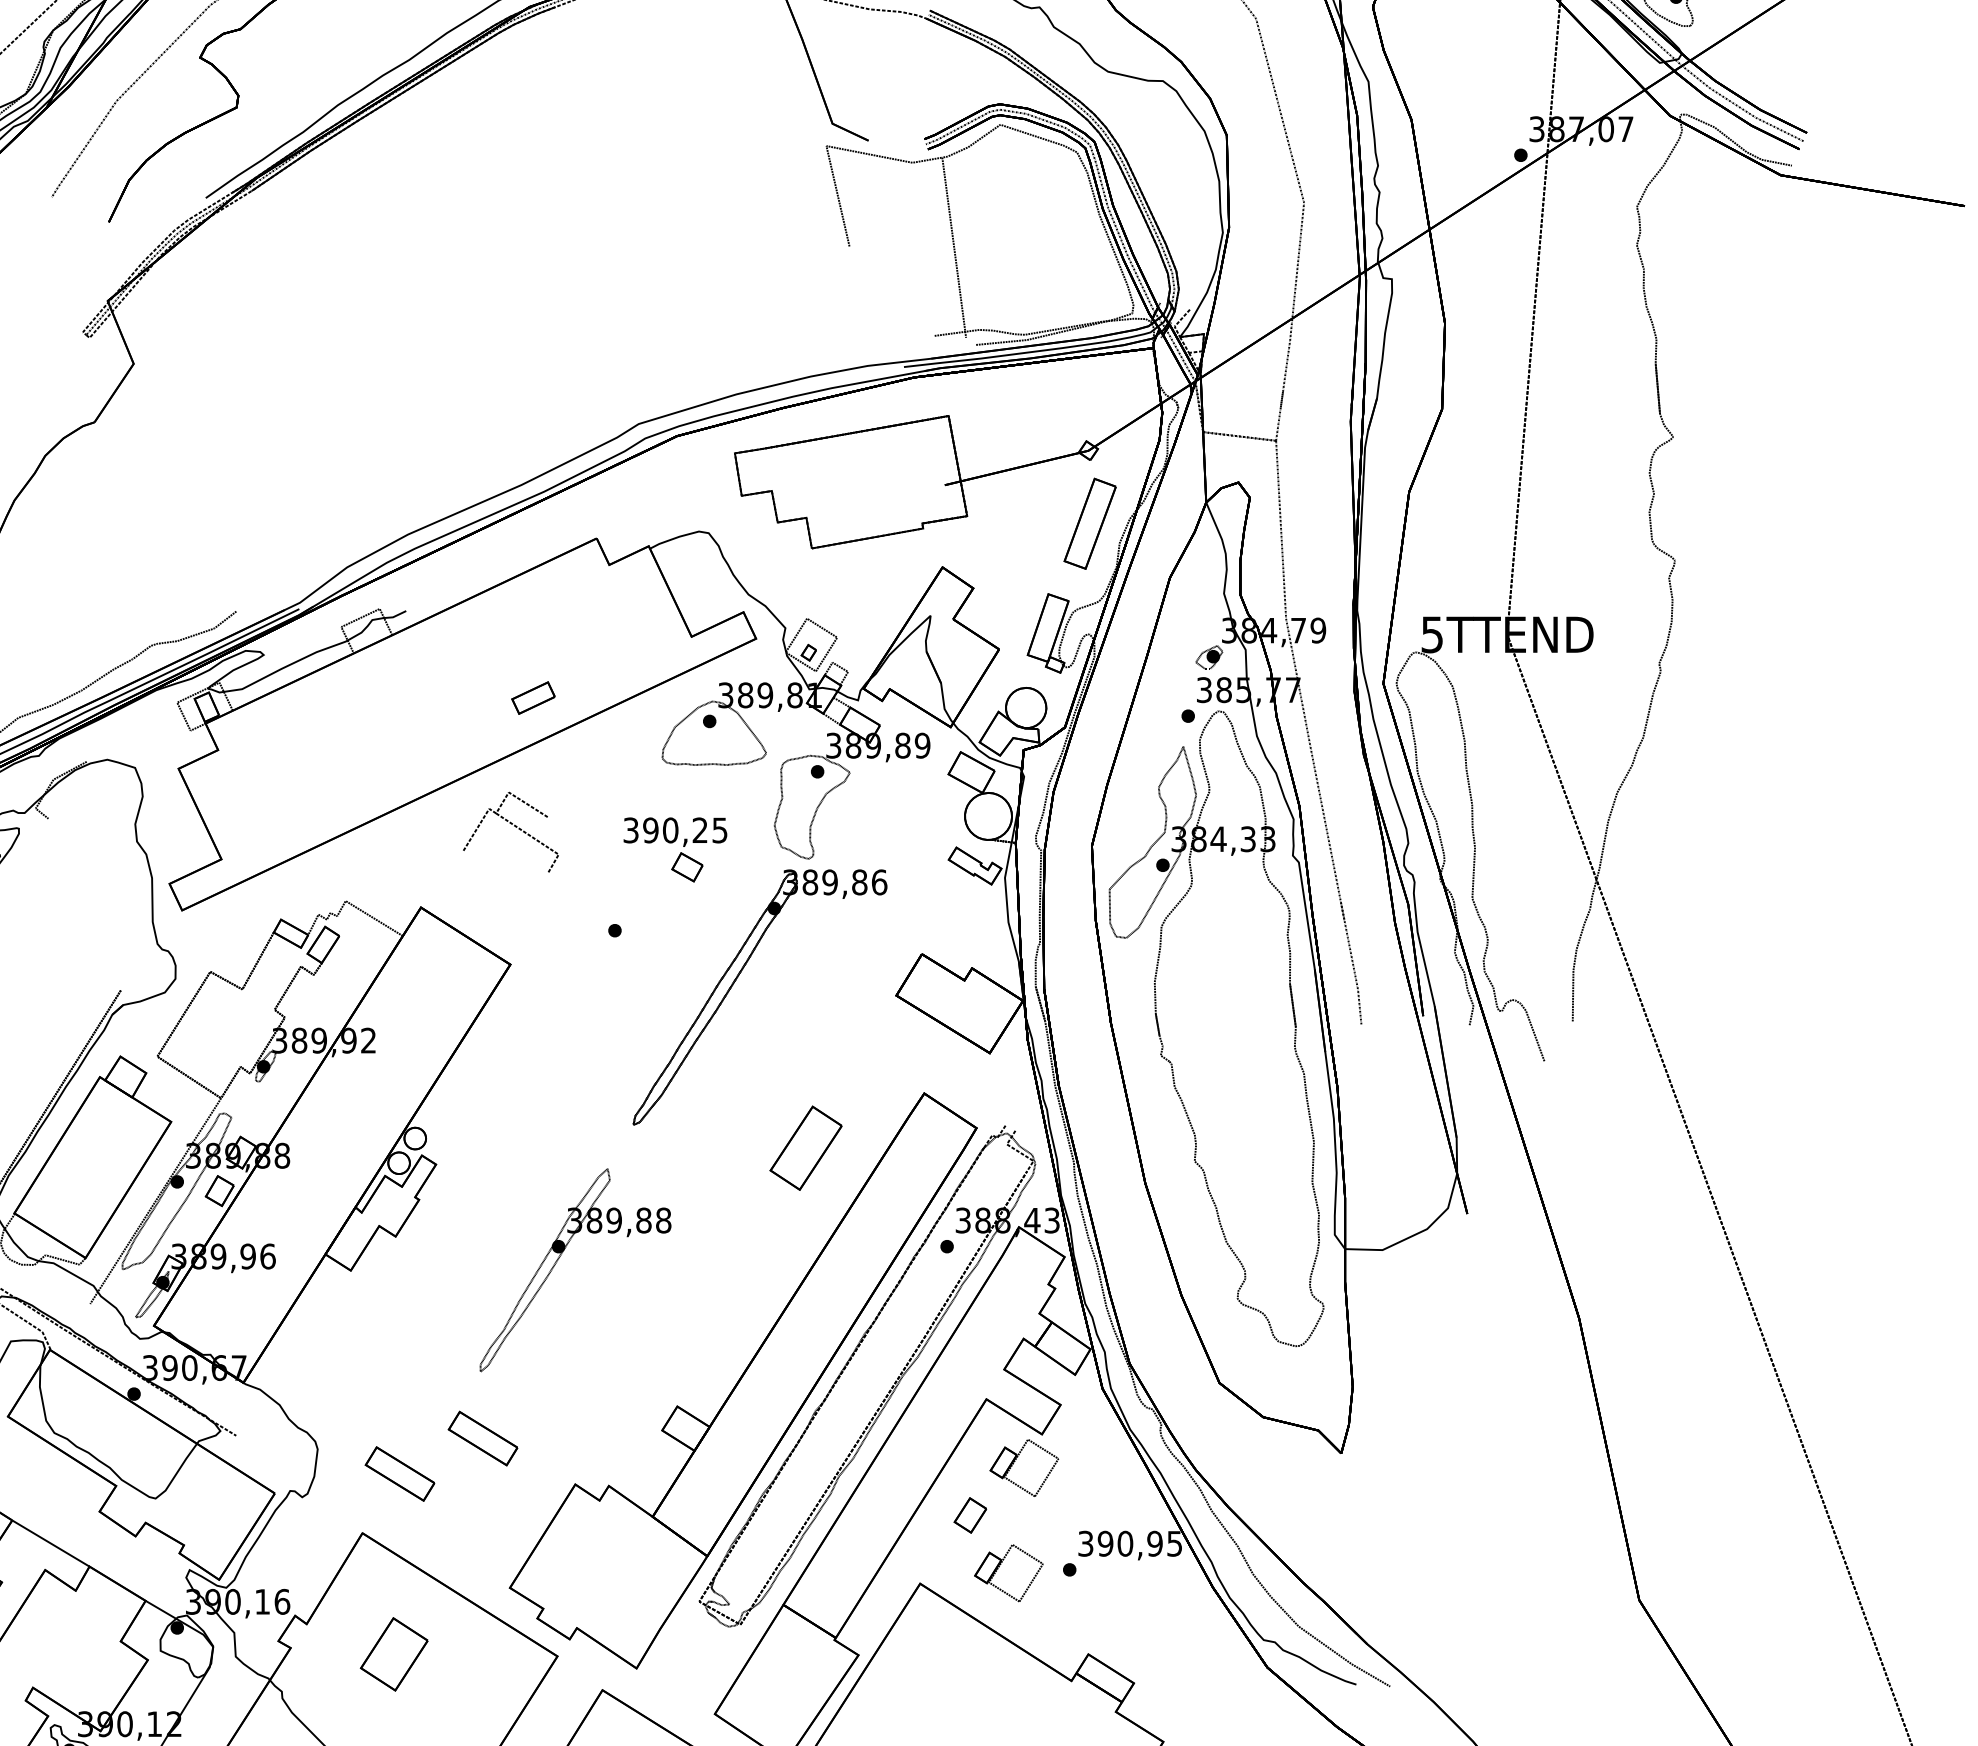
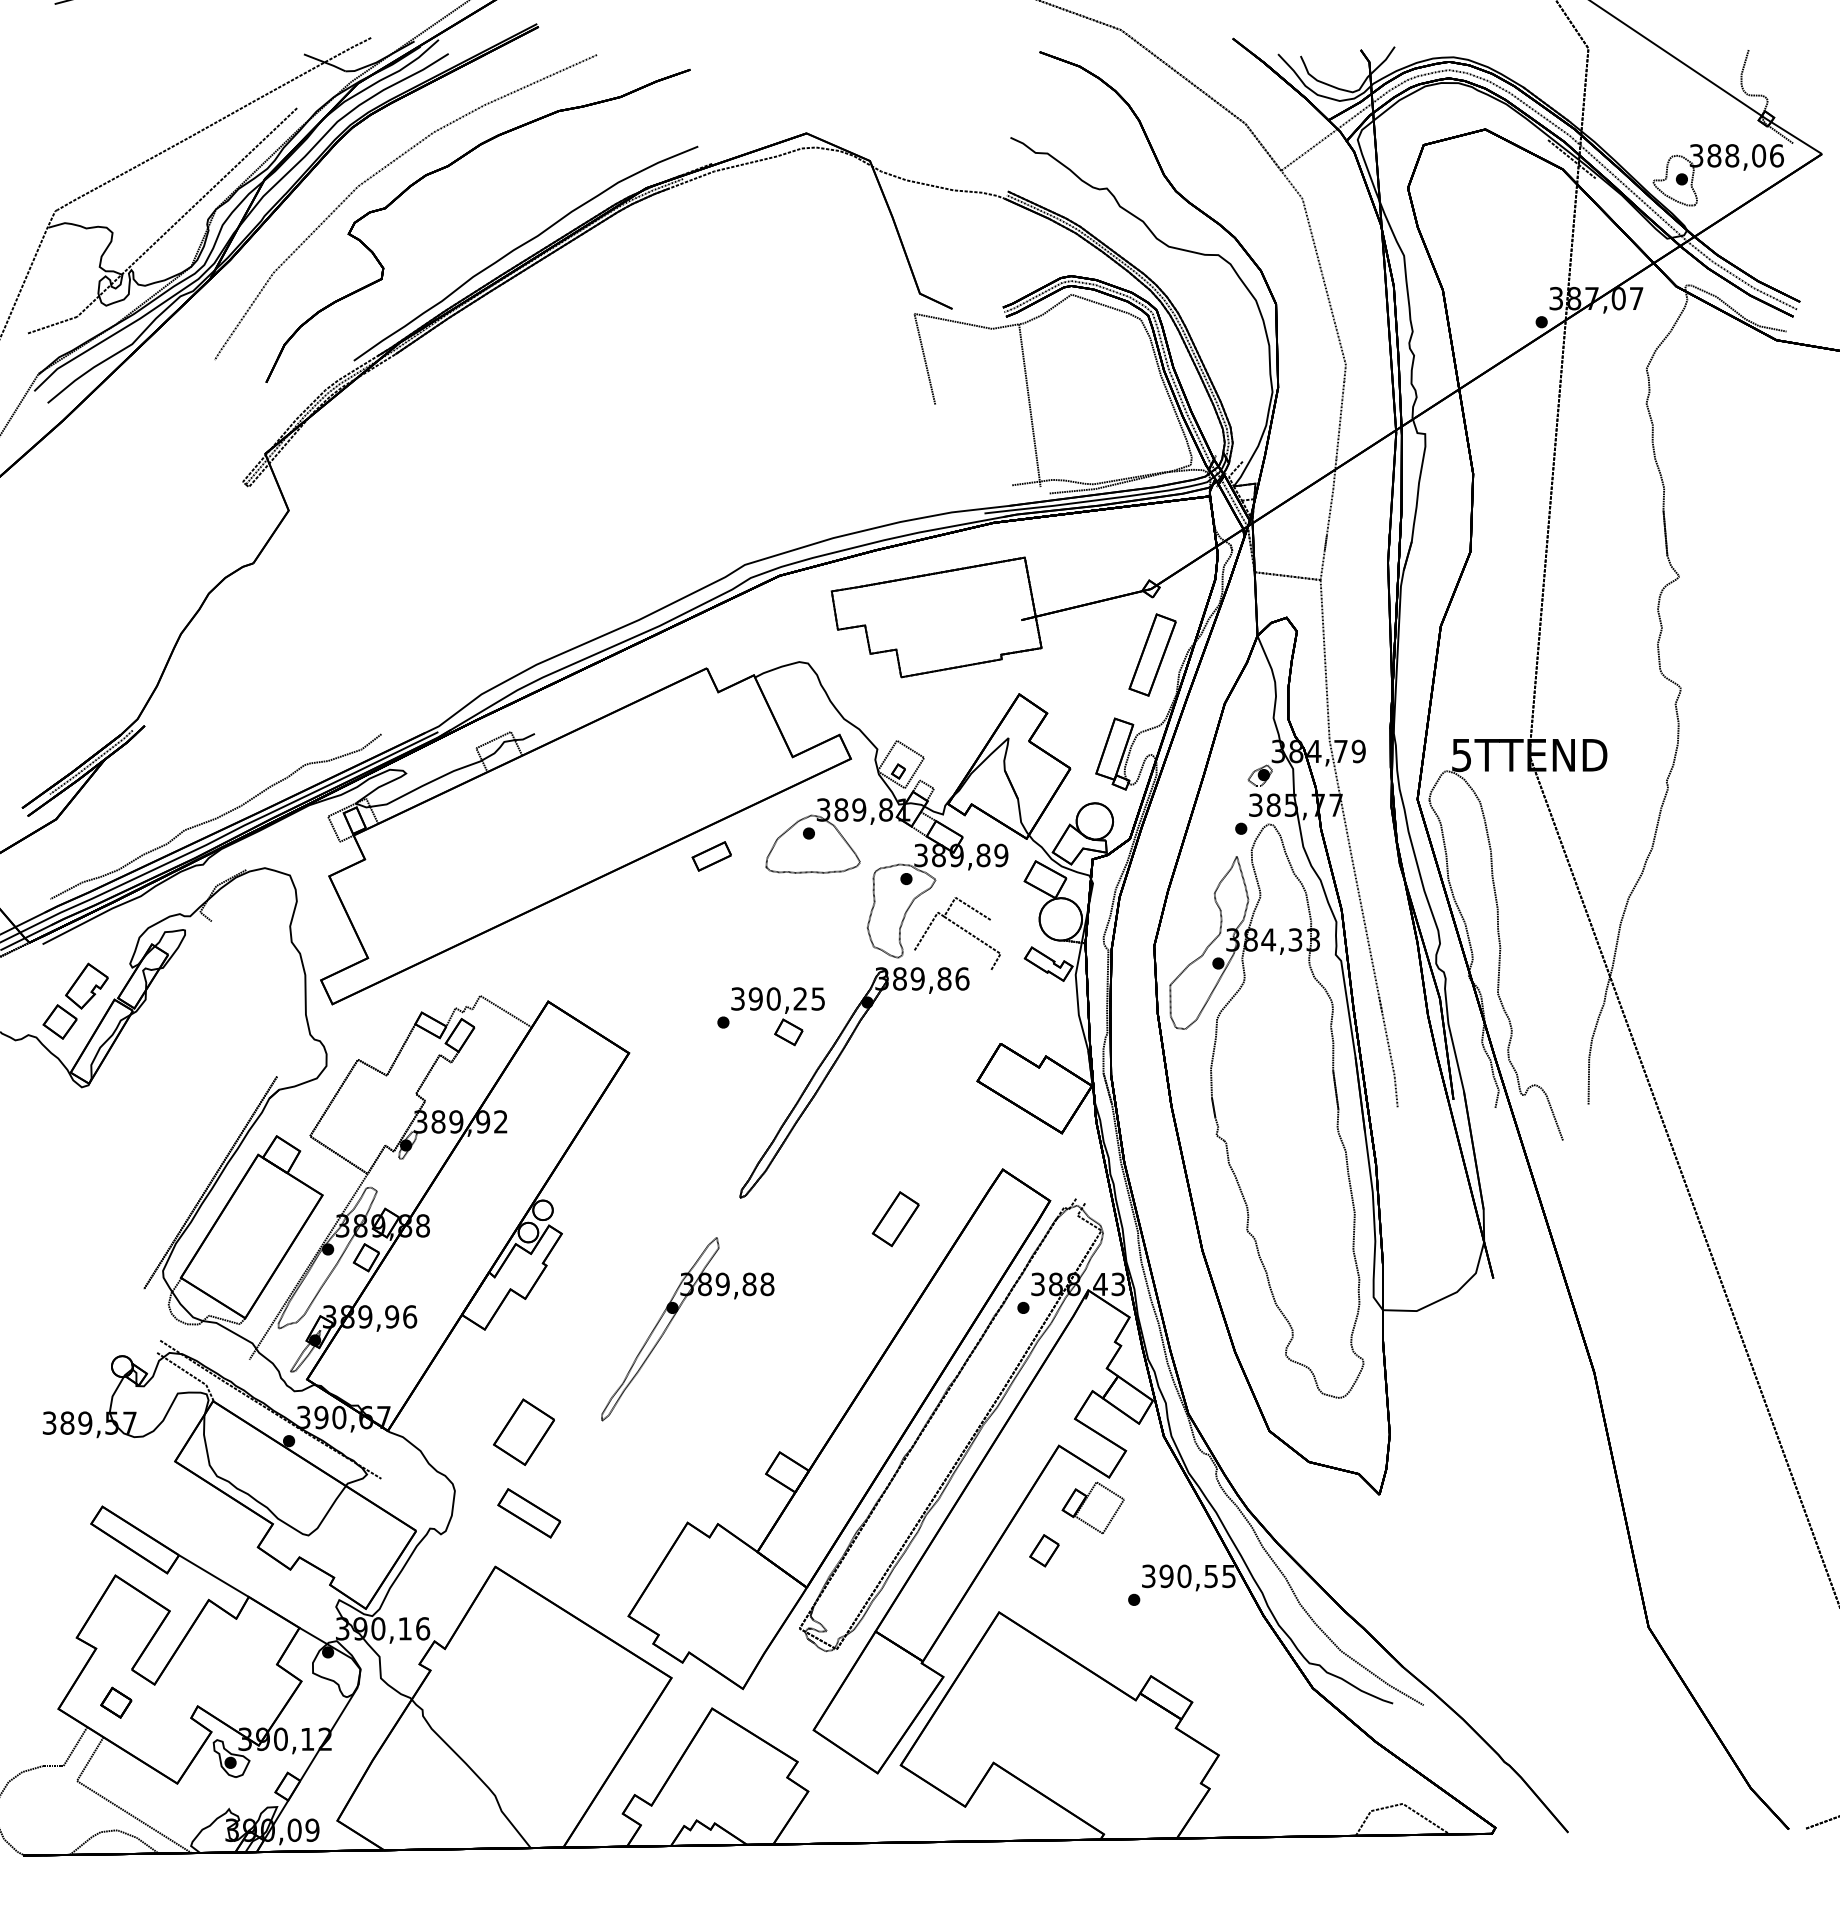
part: (533, 698) -> (711, 856), moved
part: (510, 832) -> (957, 933), moved
part: (674, 849) -> (777, 1016), moved
part: (805, 1148) -> (895, 1219), size x0.71
part: (483, 1438) -> (604, 1481), removed
text: (1155, 1542) -> (1211, 1575), 390,95 -> 390,55
part: (1008, 1572) -> (1078, 1602), removed
part: (393, 1653) -> (523, 1431), moved

